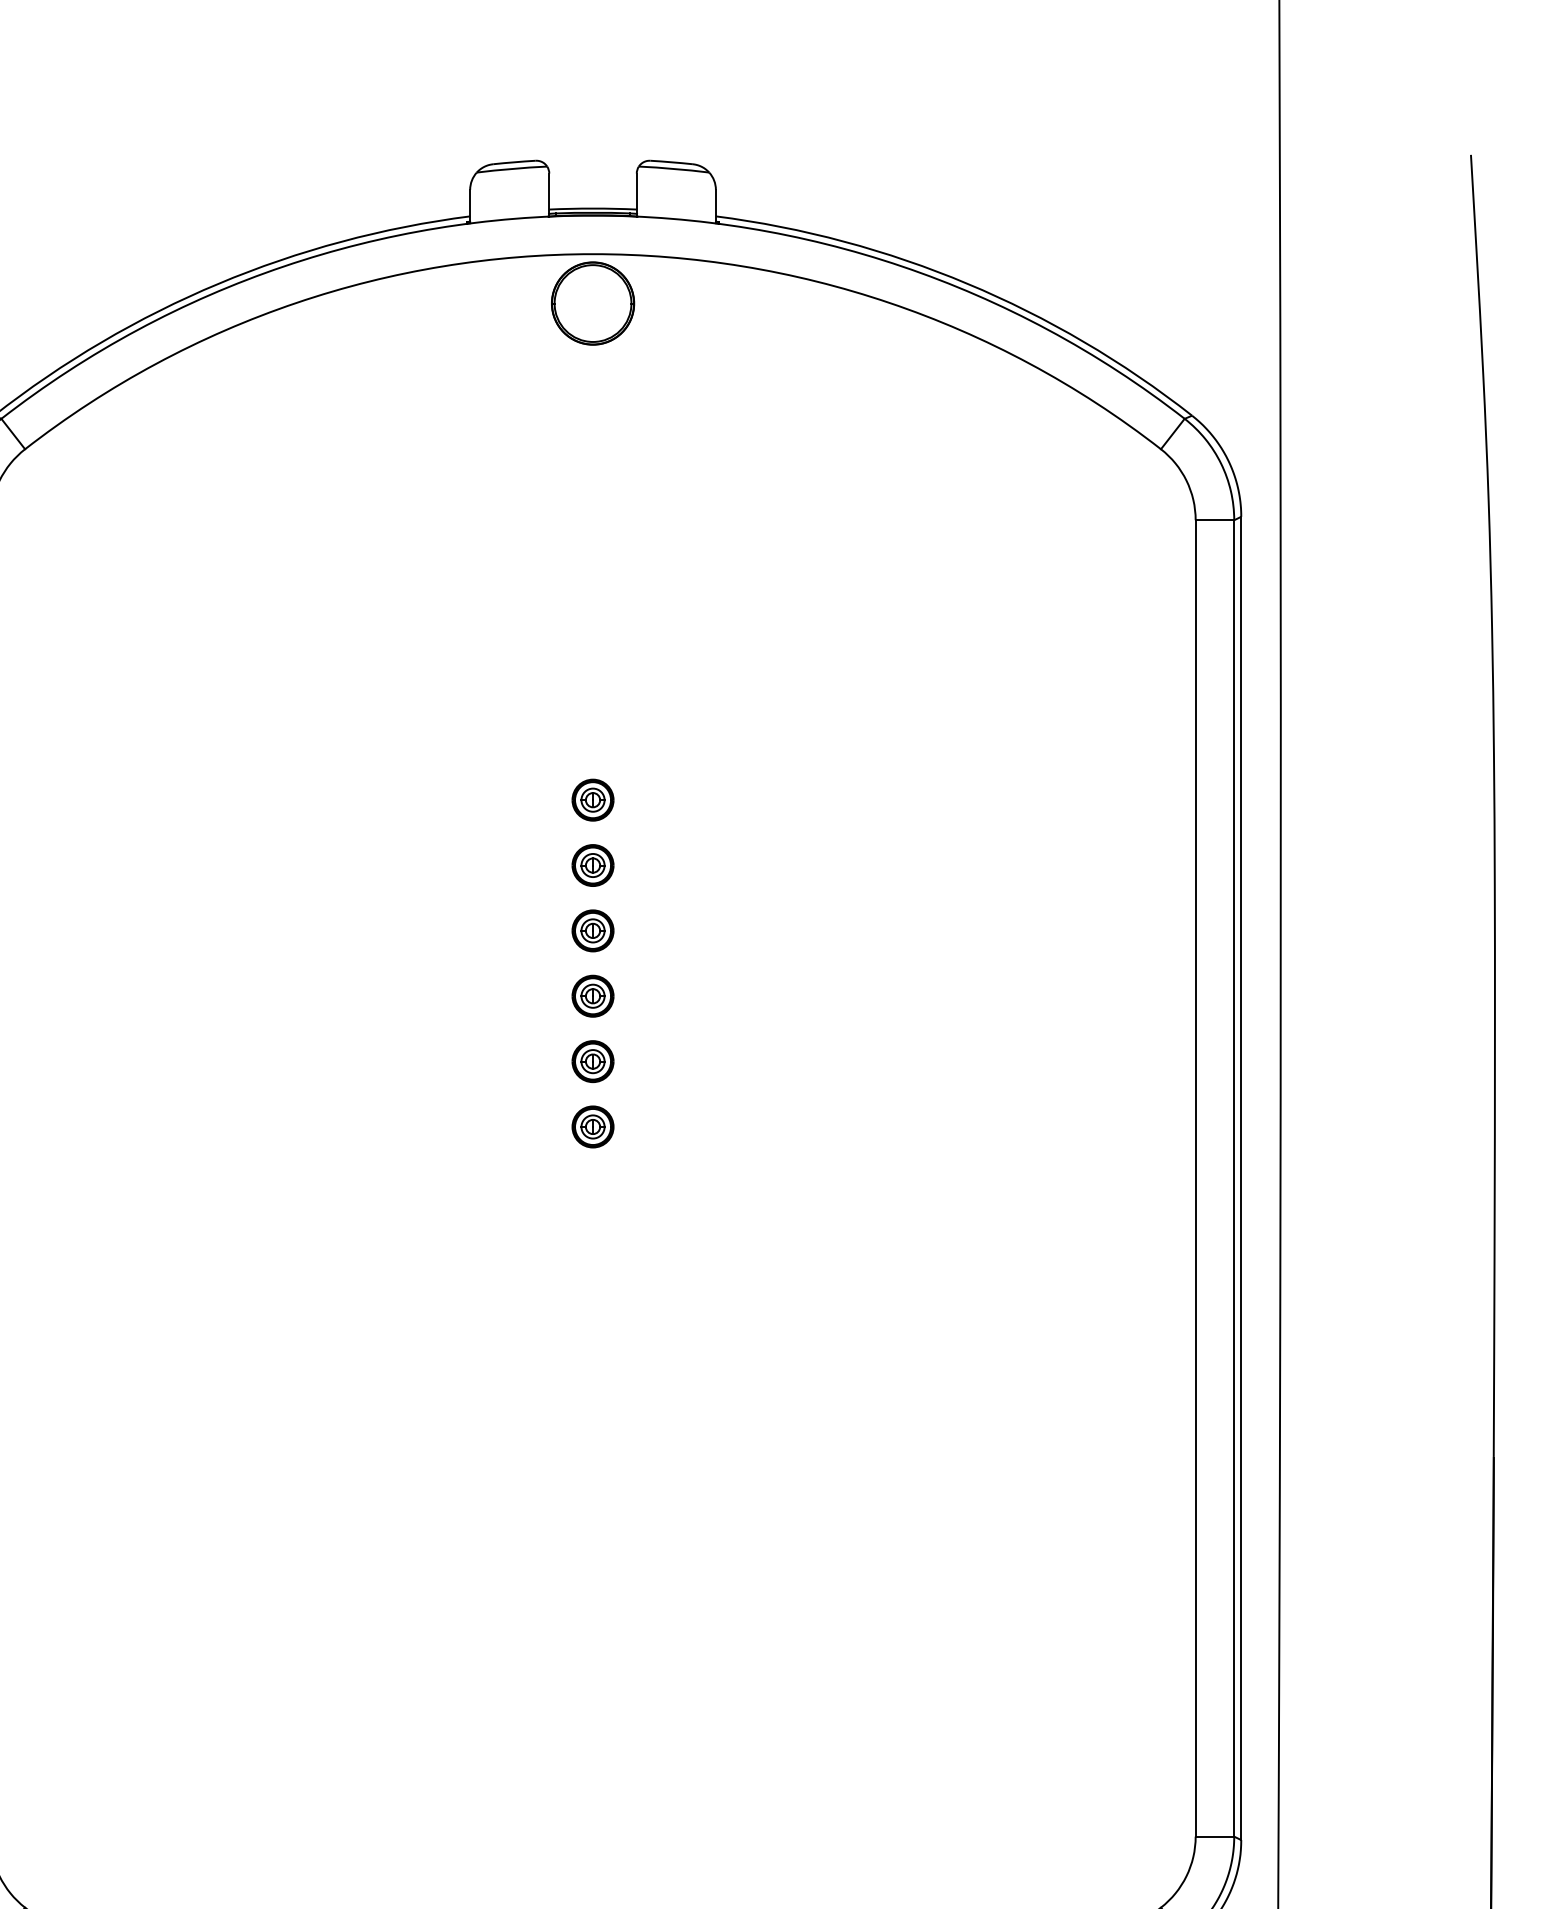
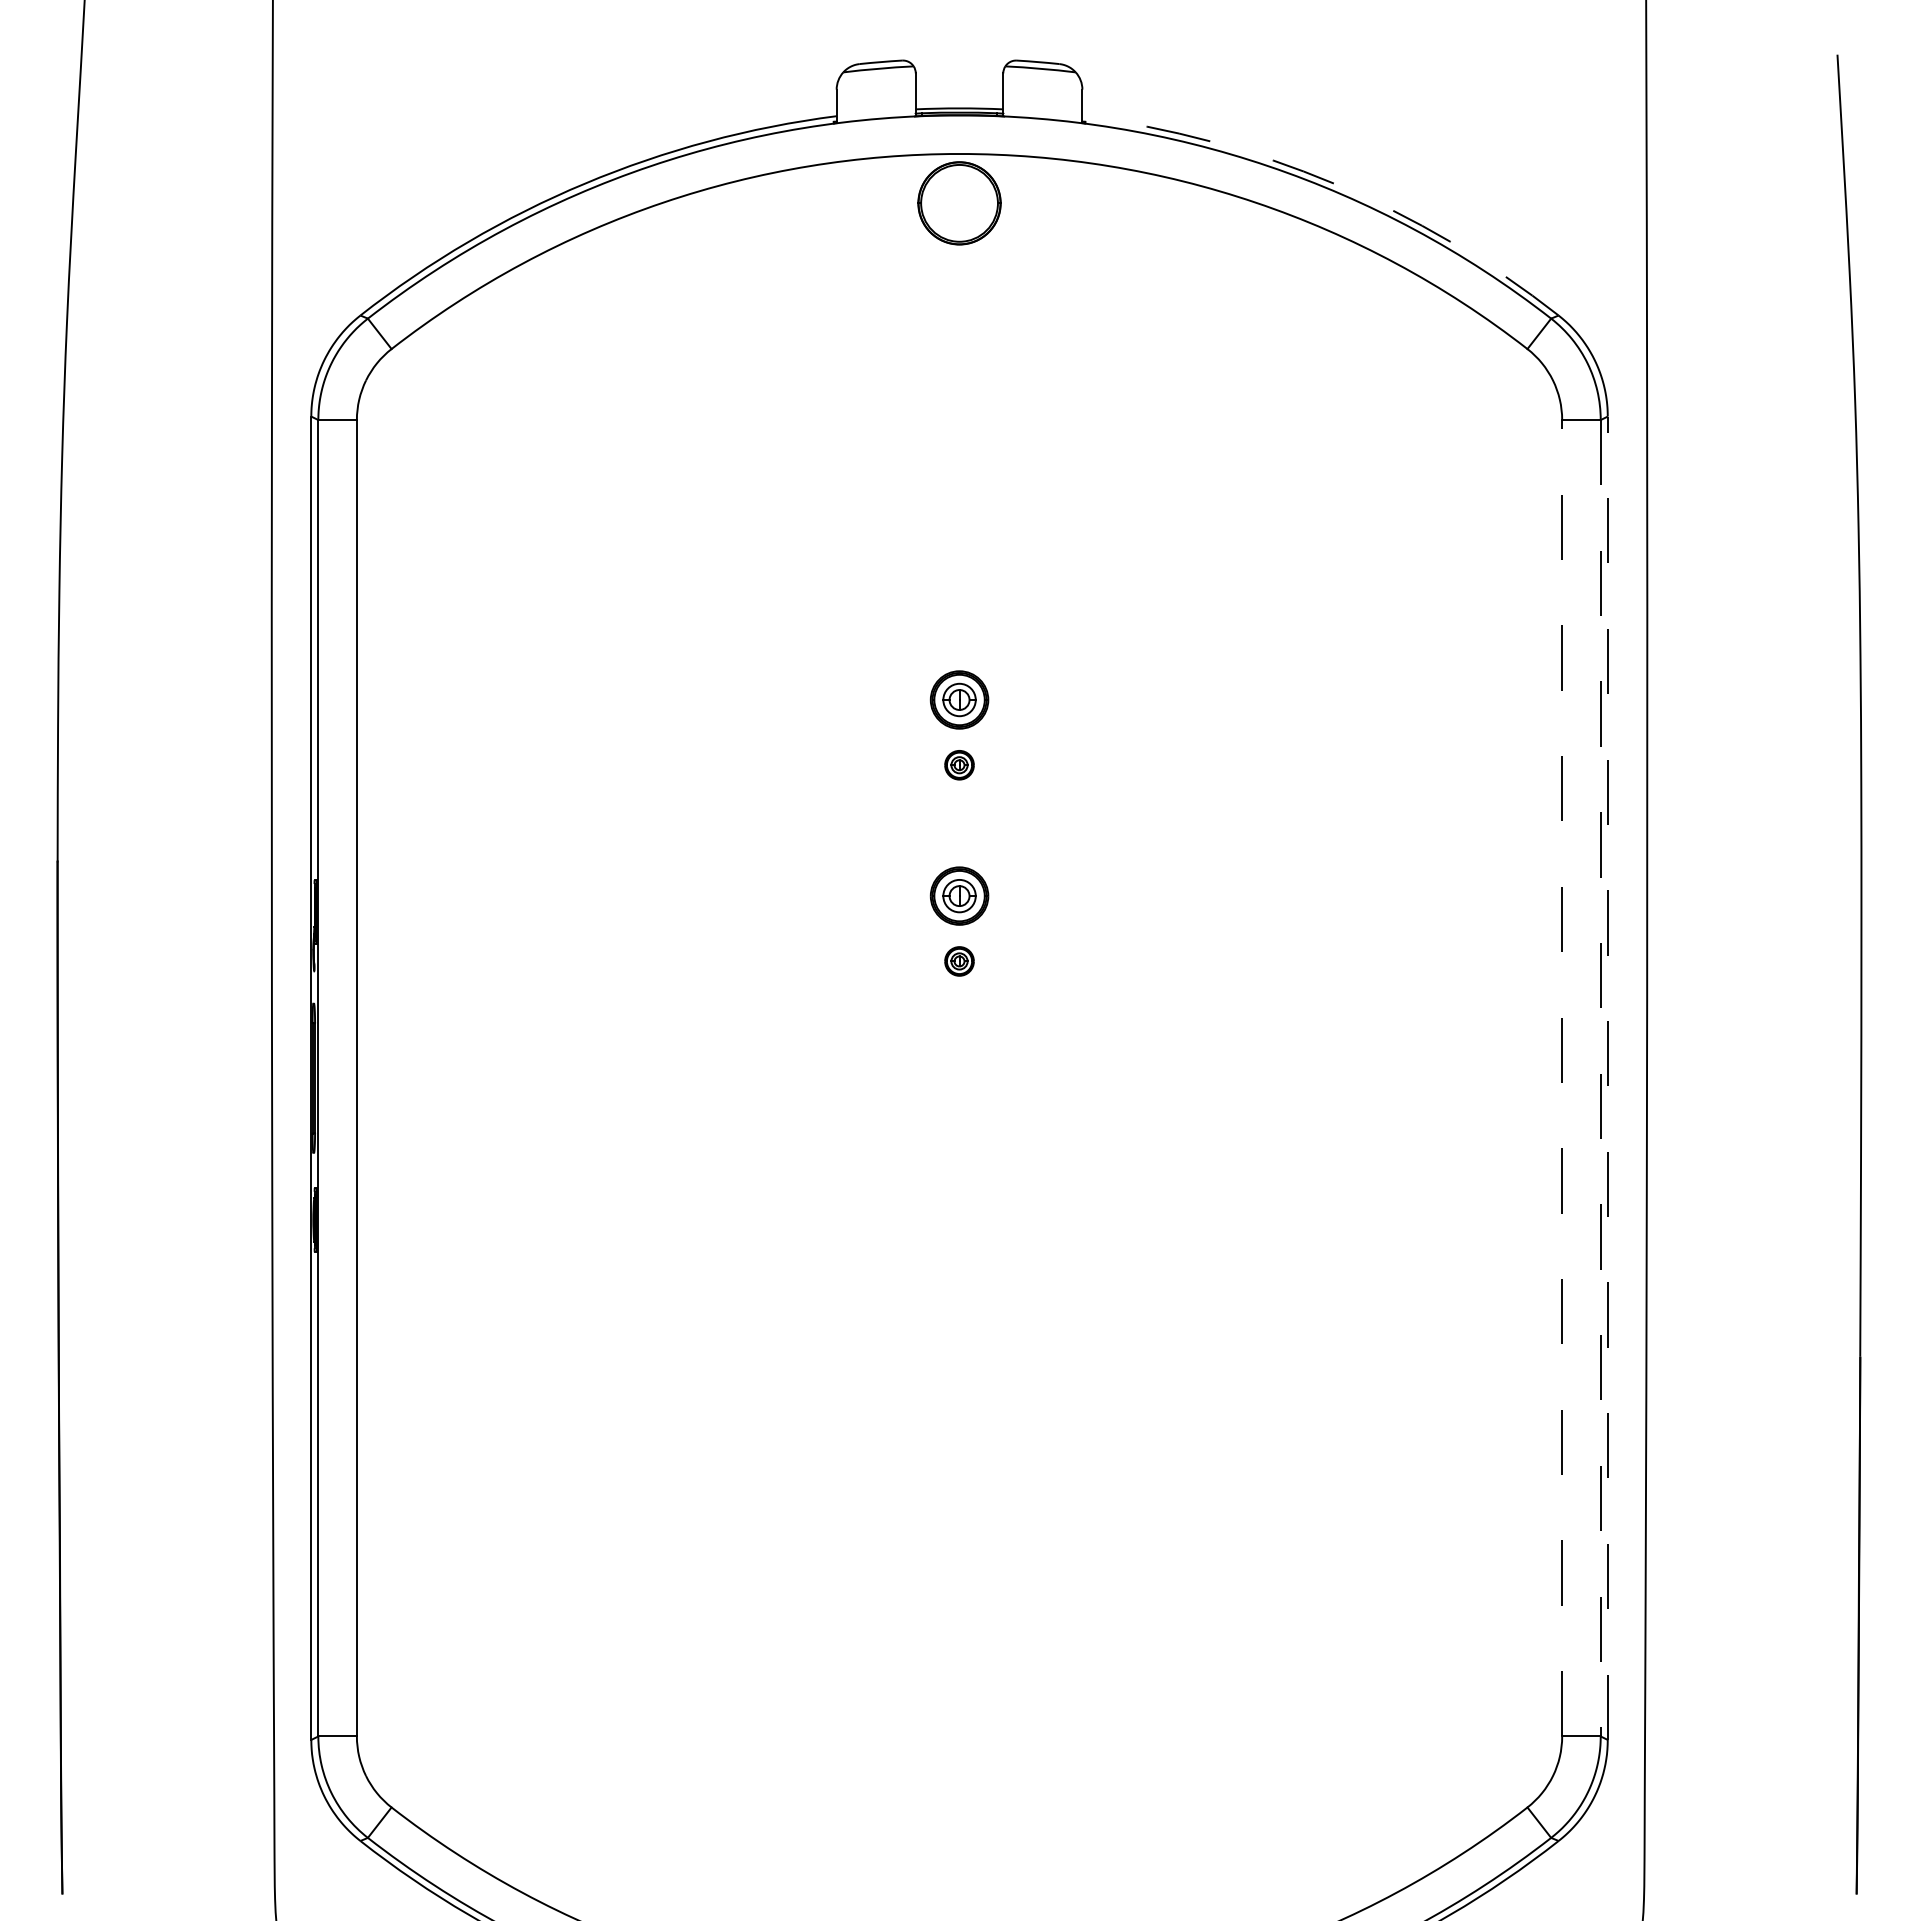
arc: (968, 283) -> (1334, 183), solid -> dashed
part: (593, 799) -> (959, 699), size x1.4
part: (593, 864) -> (959, 764), size x0.7
part: (593, 930) -> (959, 830), removed
part: (593, 995) -> (959, 895), size x1.4
part: (593, 1061) -> (959, 961), size x0.7
part: (593, 1126) -> (959, 1026), removed
line: (1196, 1177) -> (1562, 1077), solid -> dashed
line: (1234, 1178) -> (1600, 1078), solid -> dashed
line: (1241, 1178) -> (1607, 1078), solid -> dashed

